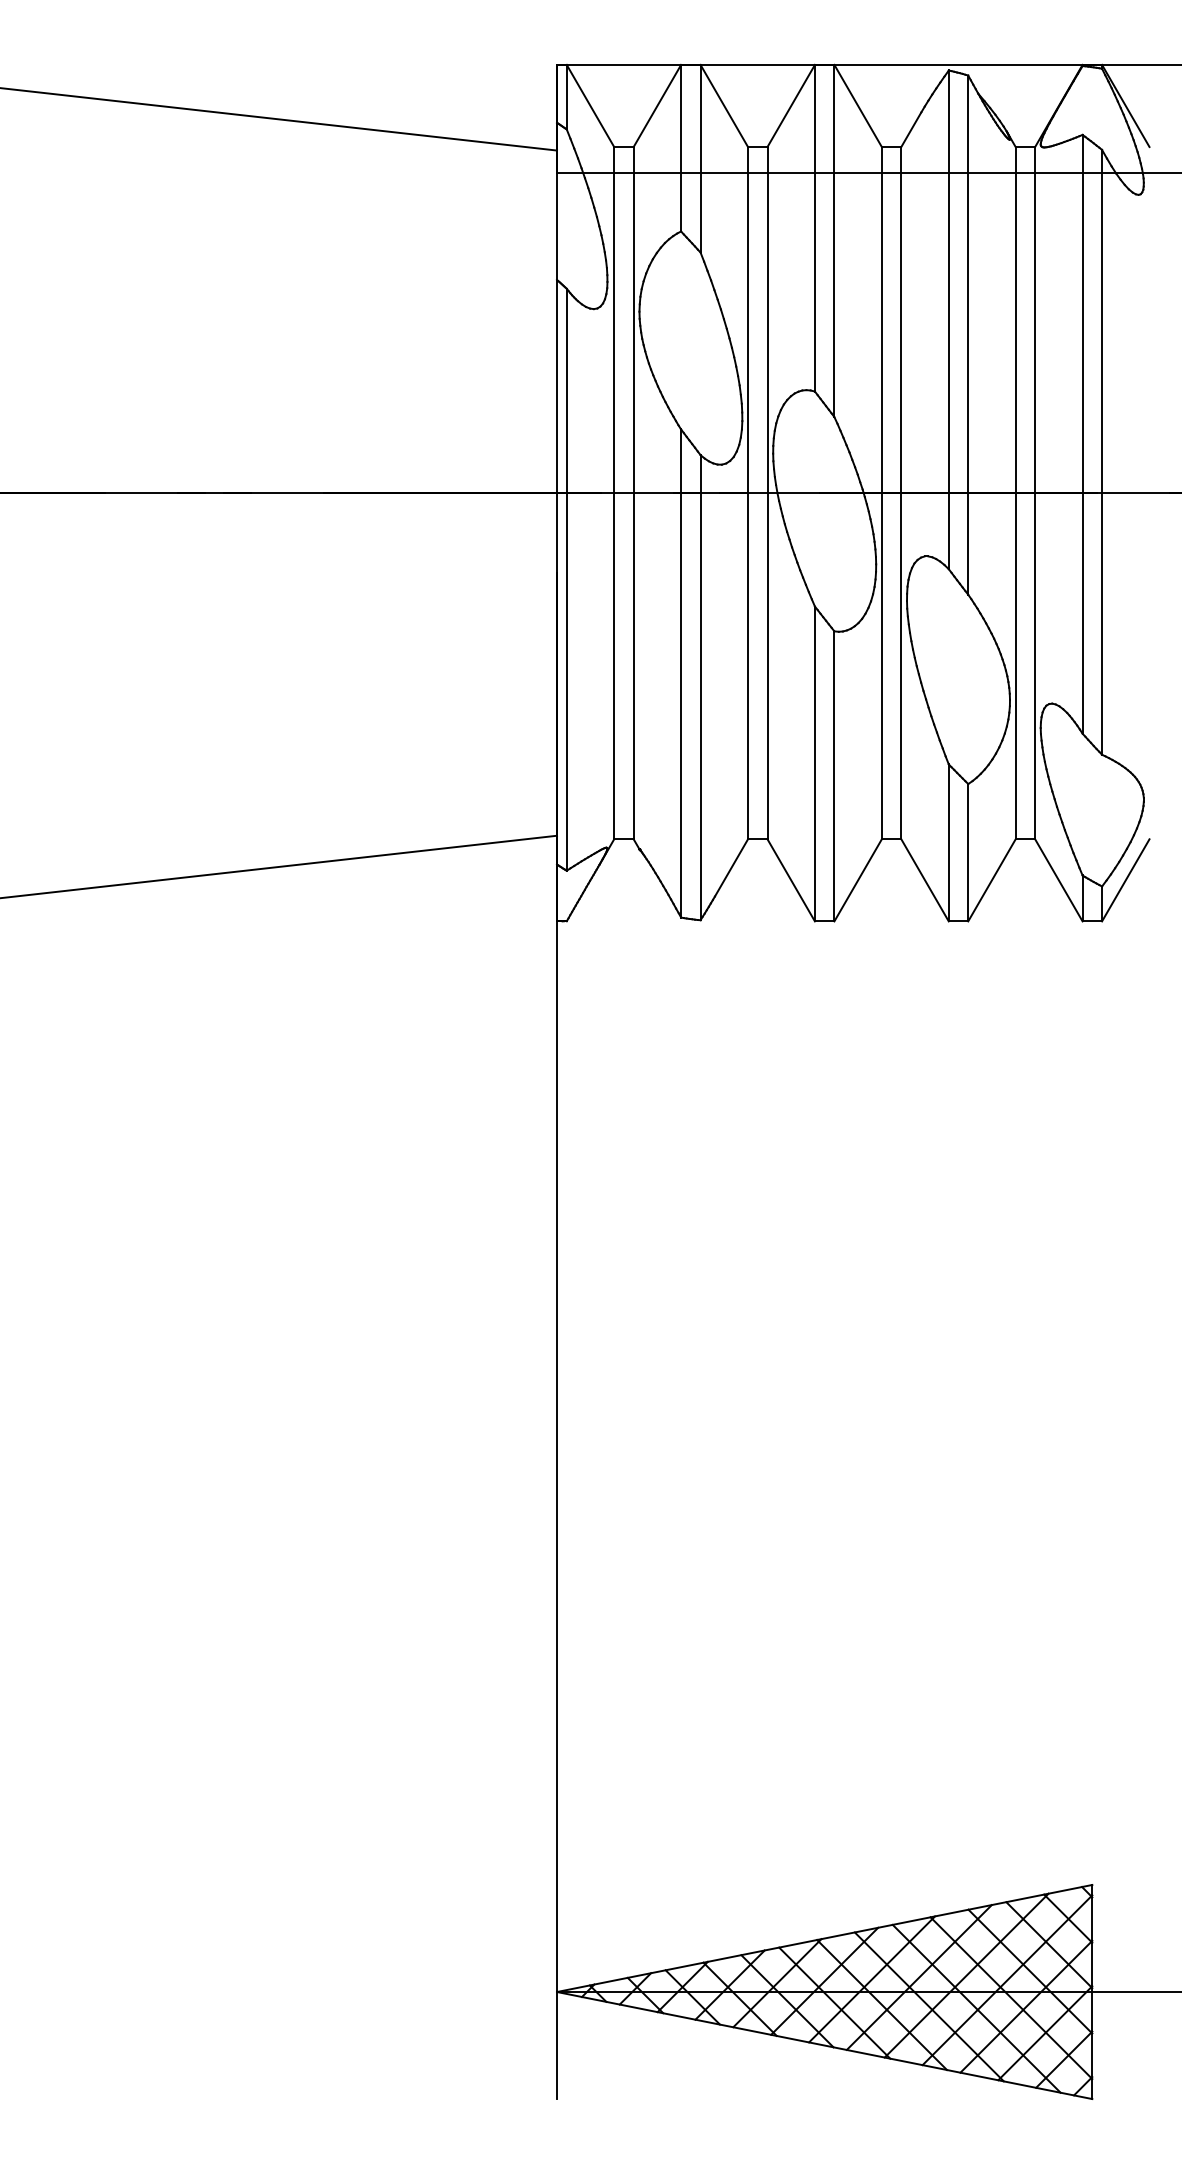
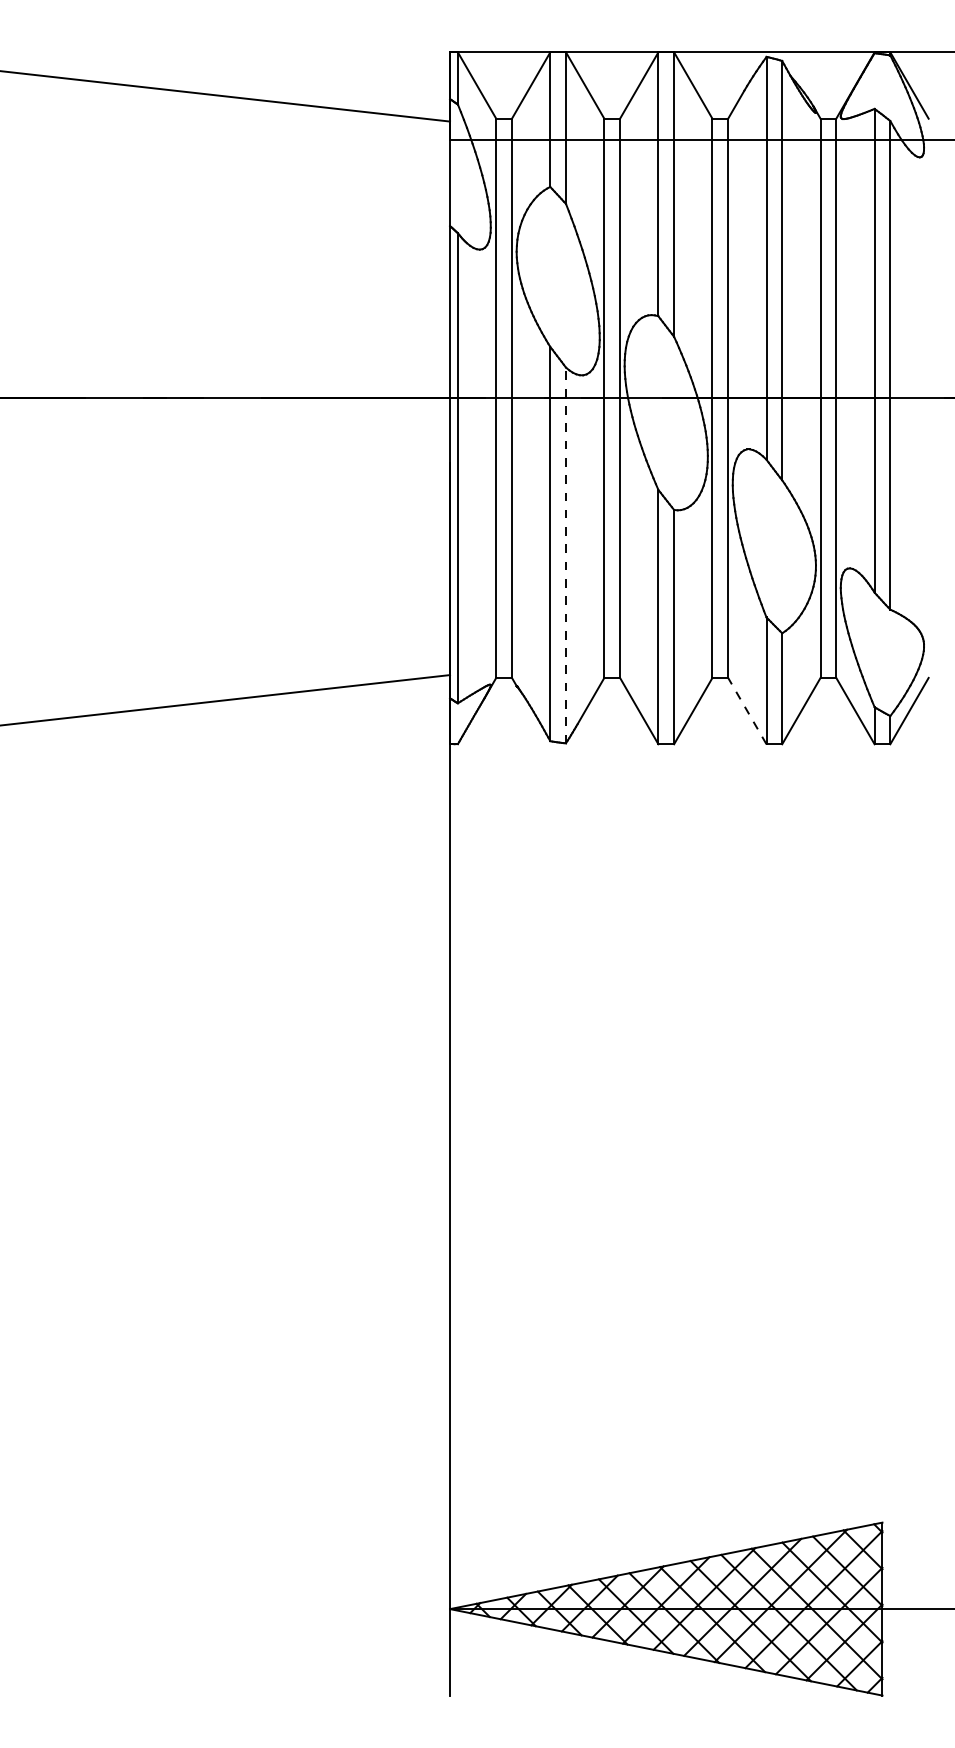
line: (700, 687) -> (565, 555), solid -> dashed
line: (924, 879) -> (746, 710), solid -> dashed

